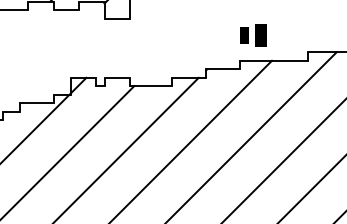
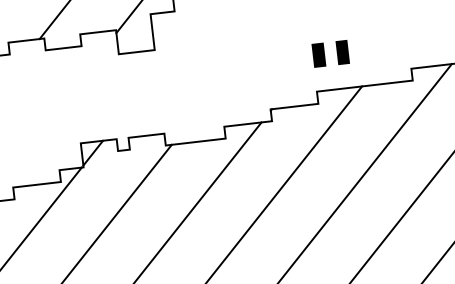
part: (260, 35) -> (341, 52), size x0.71

